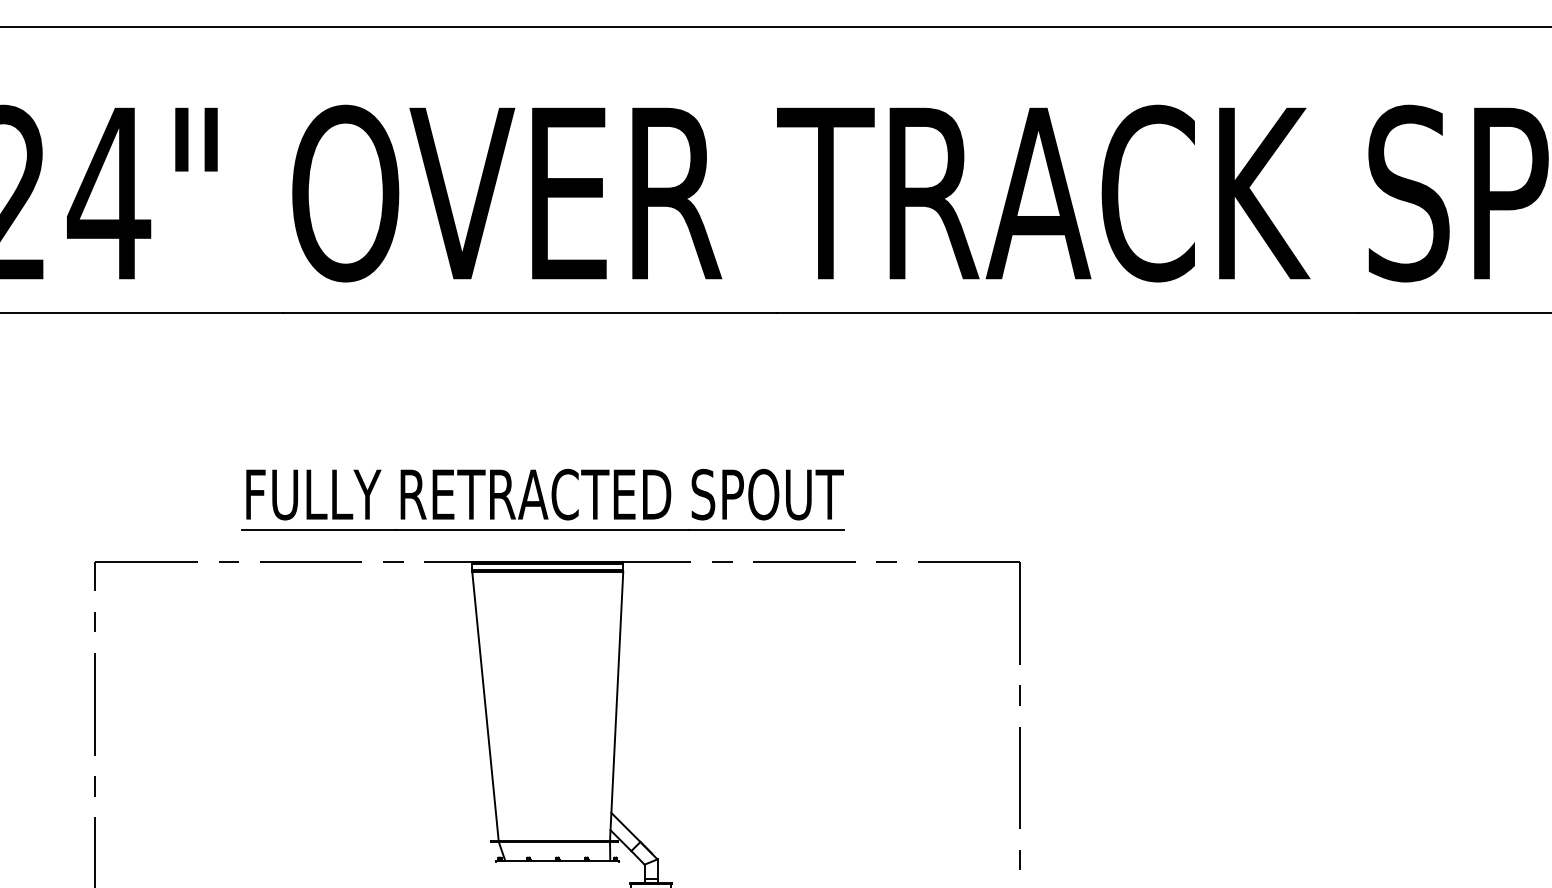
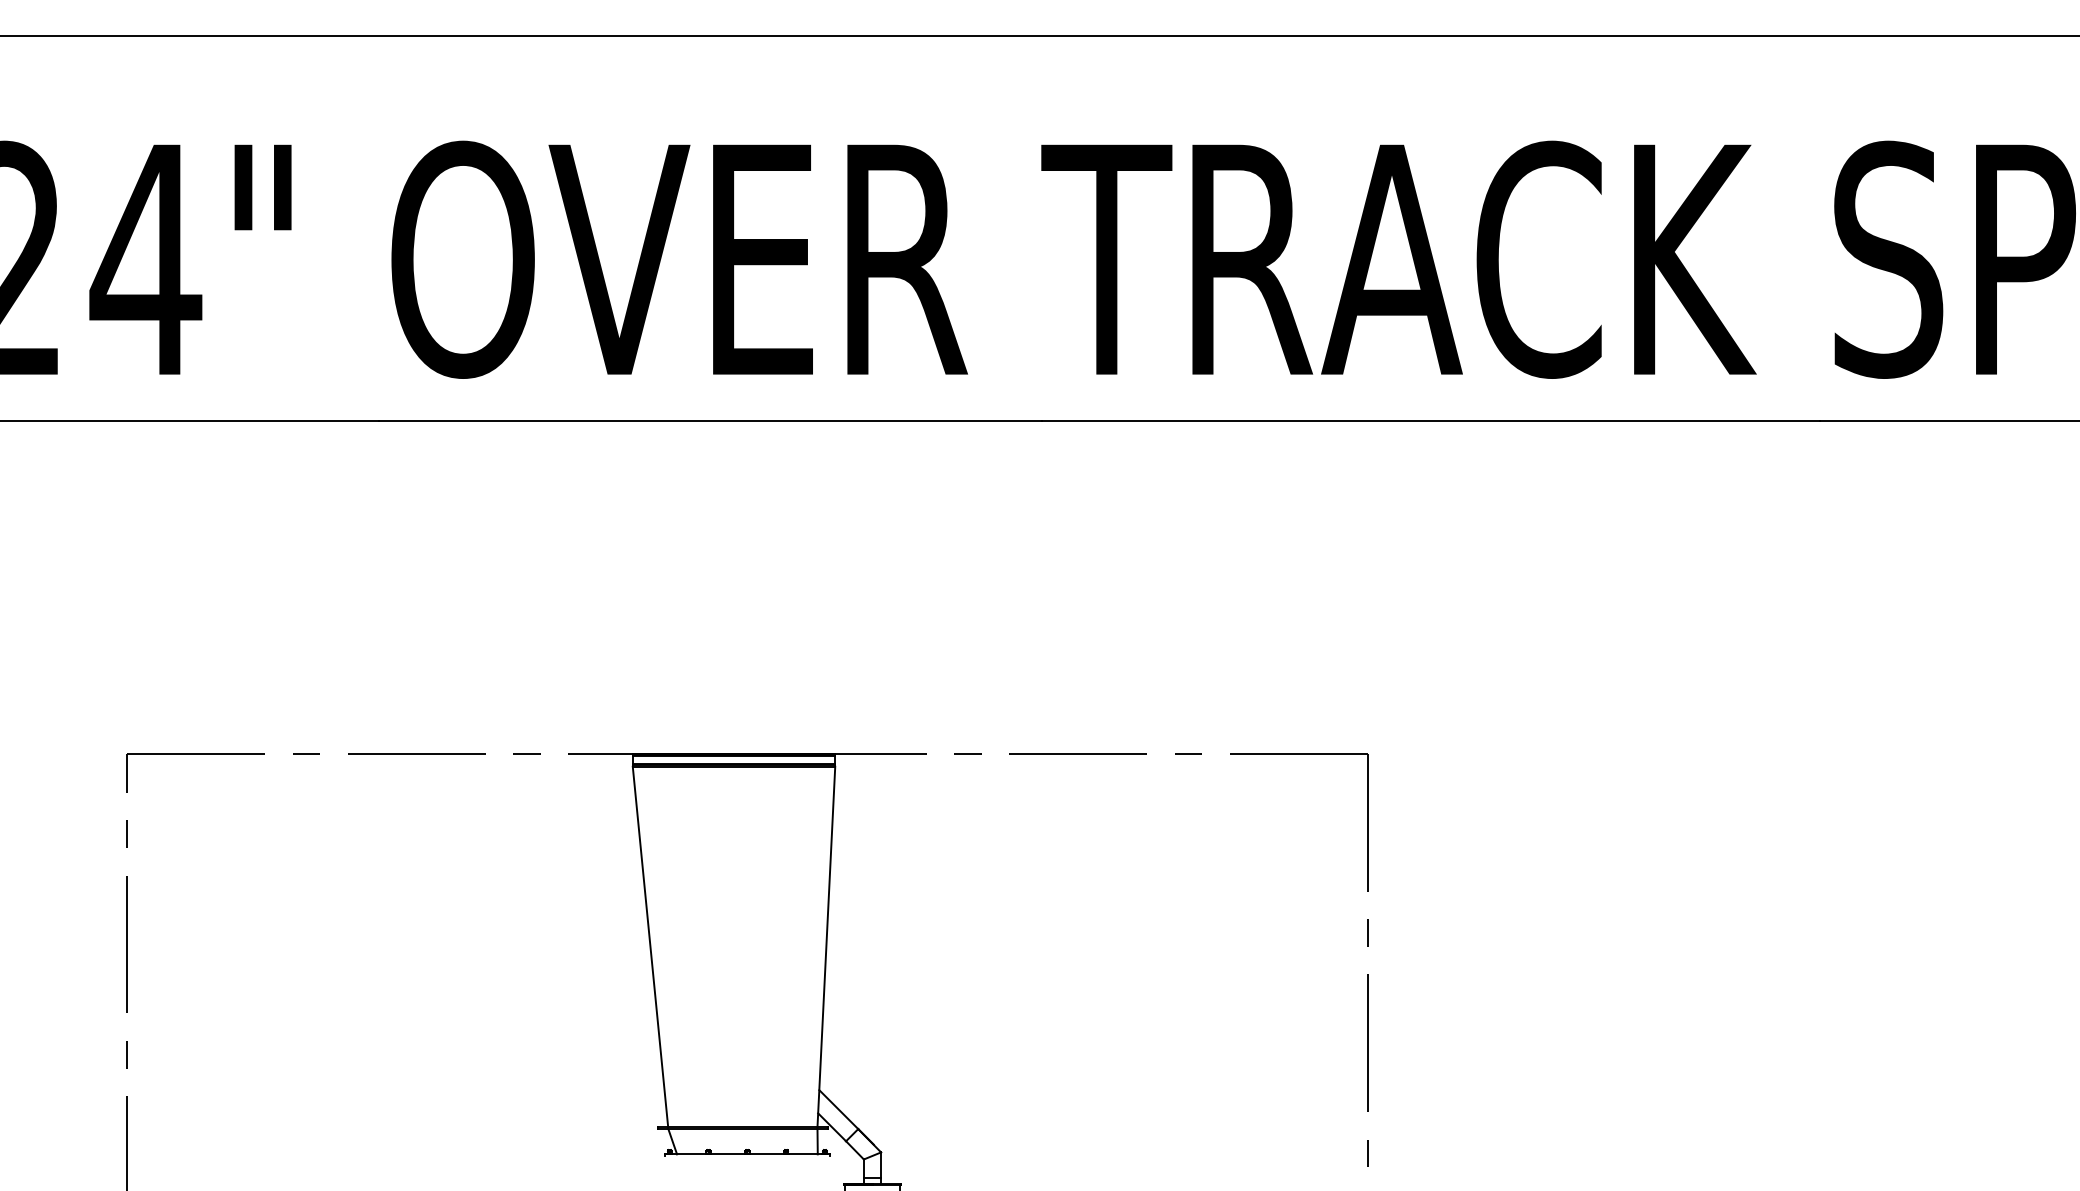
part: (542, 499) -> (727, 669), removed

